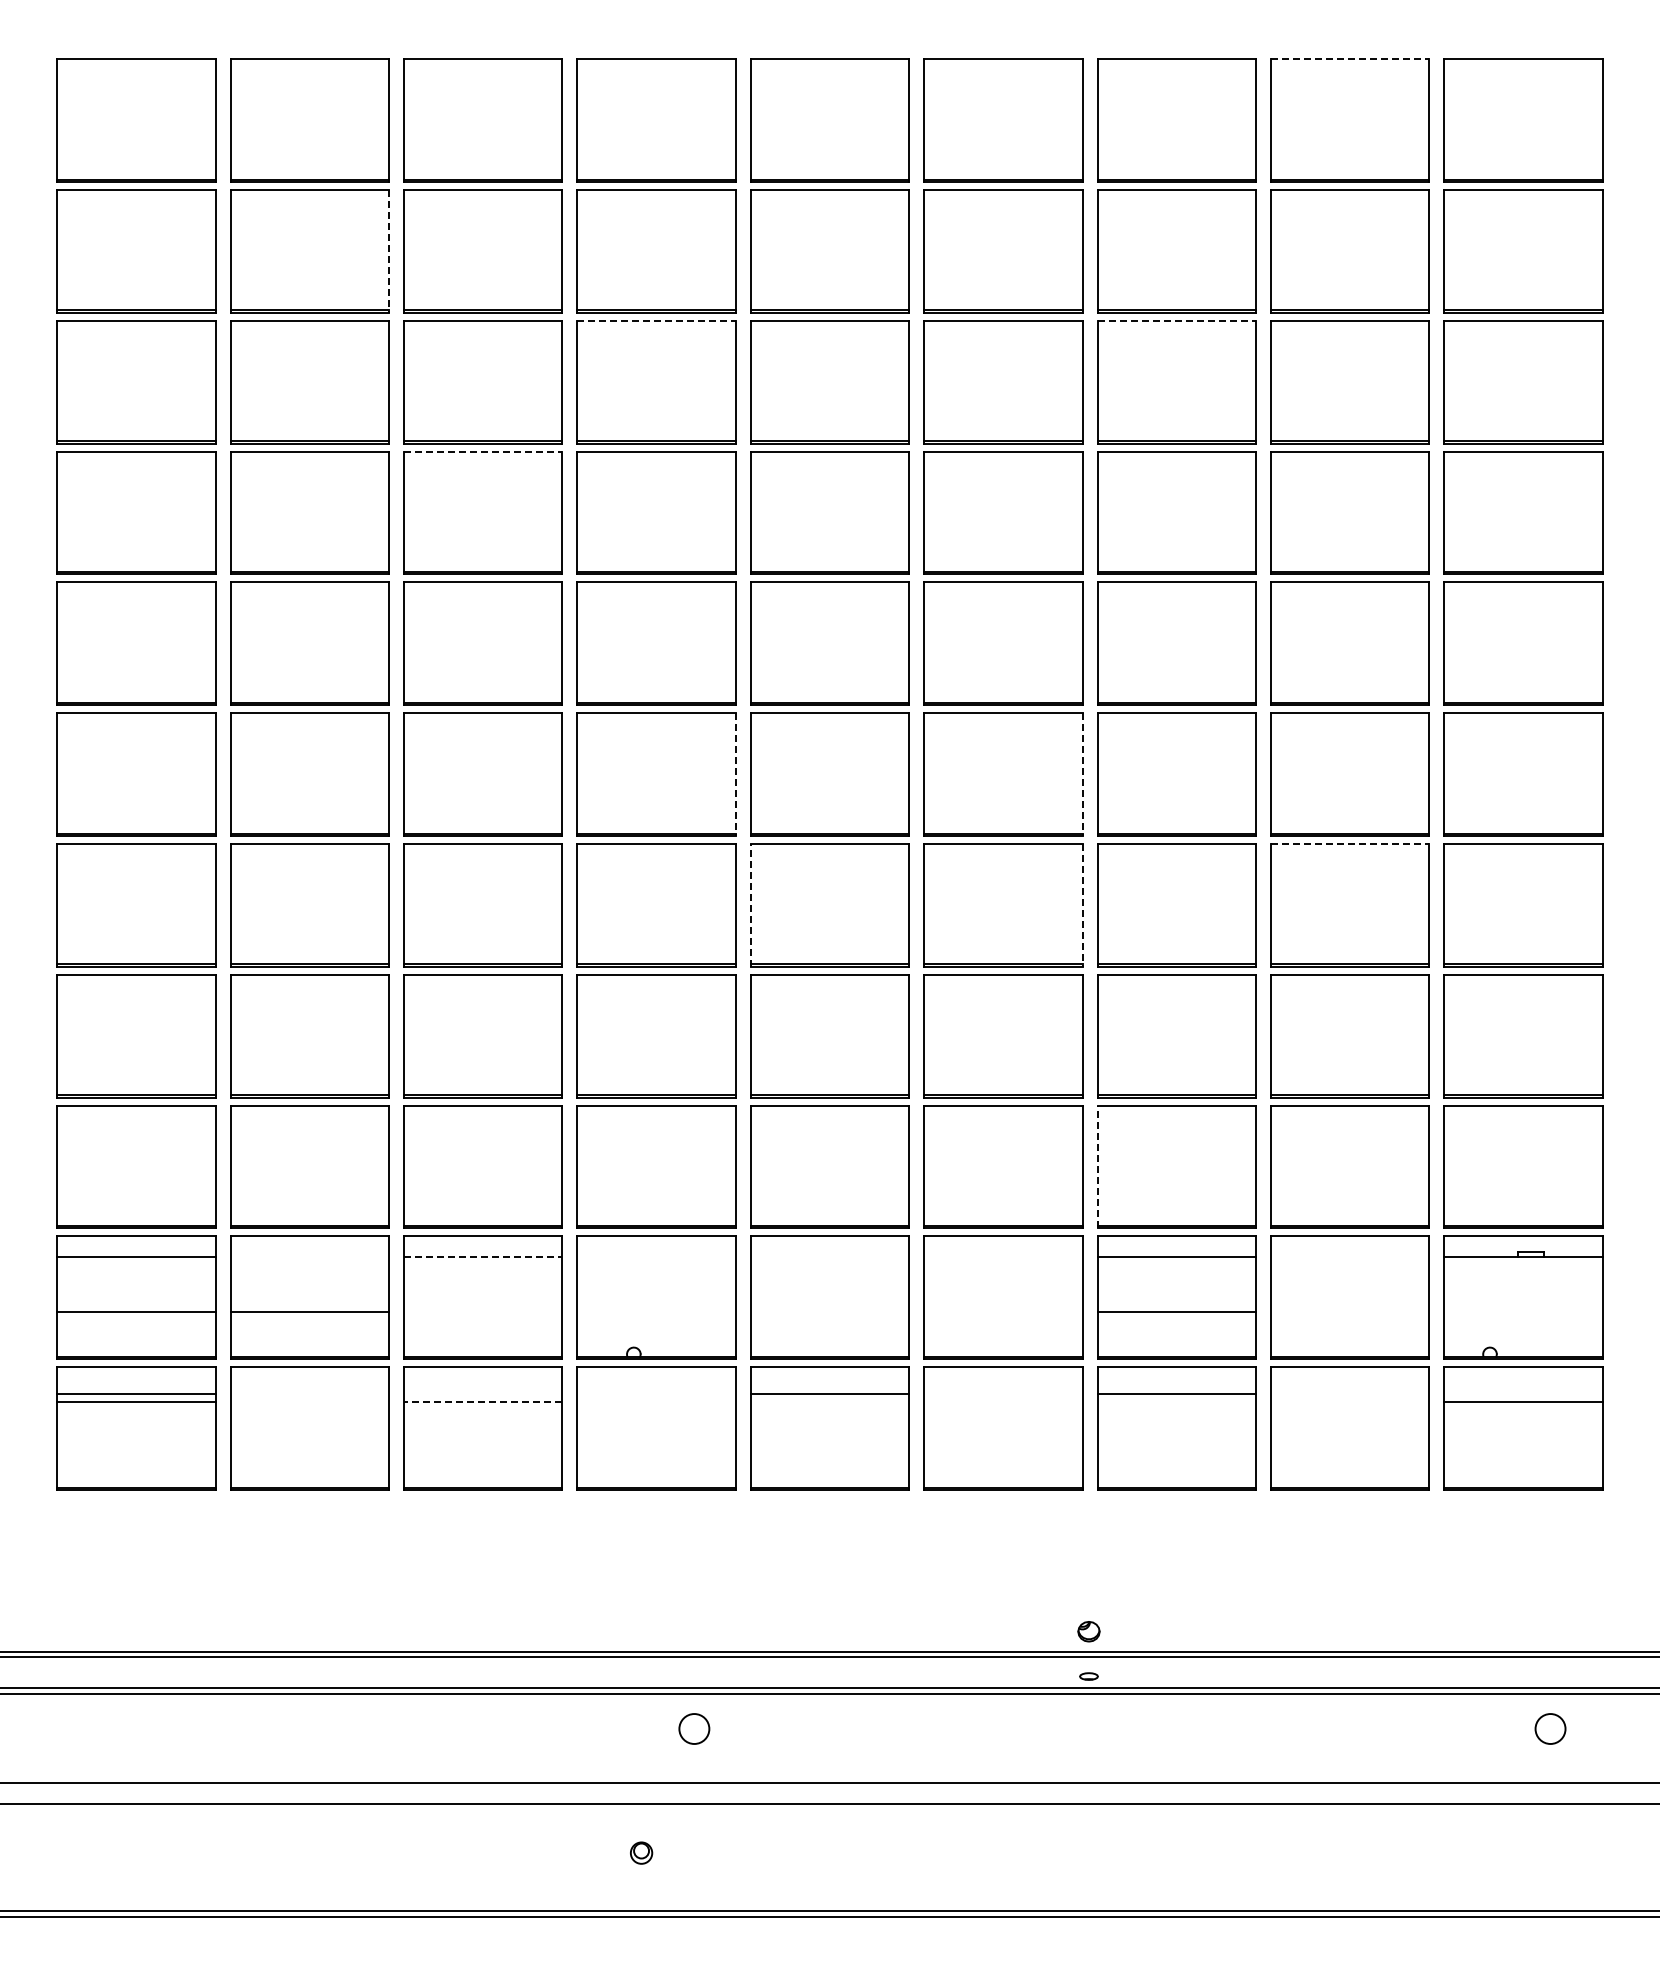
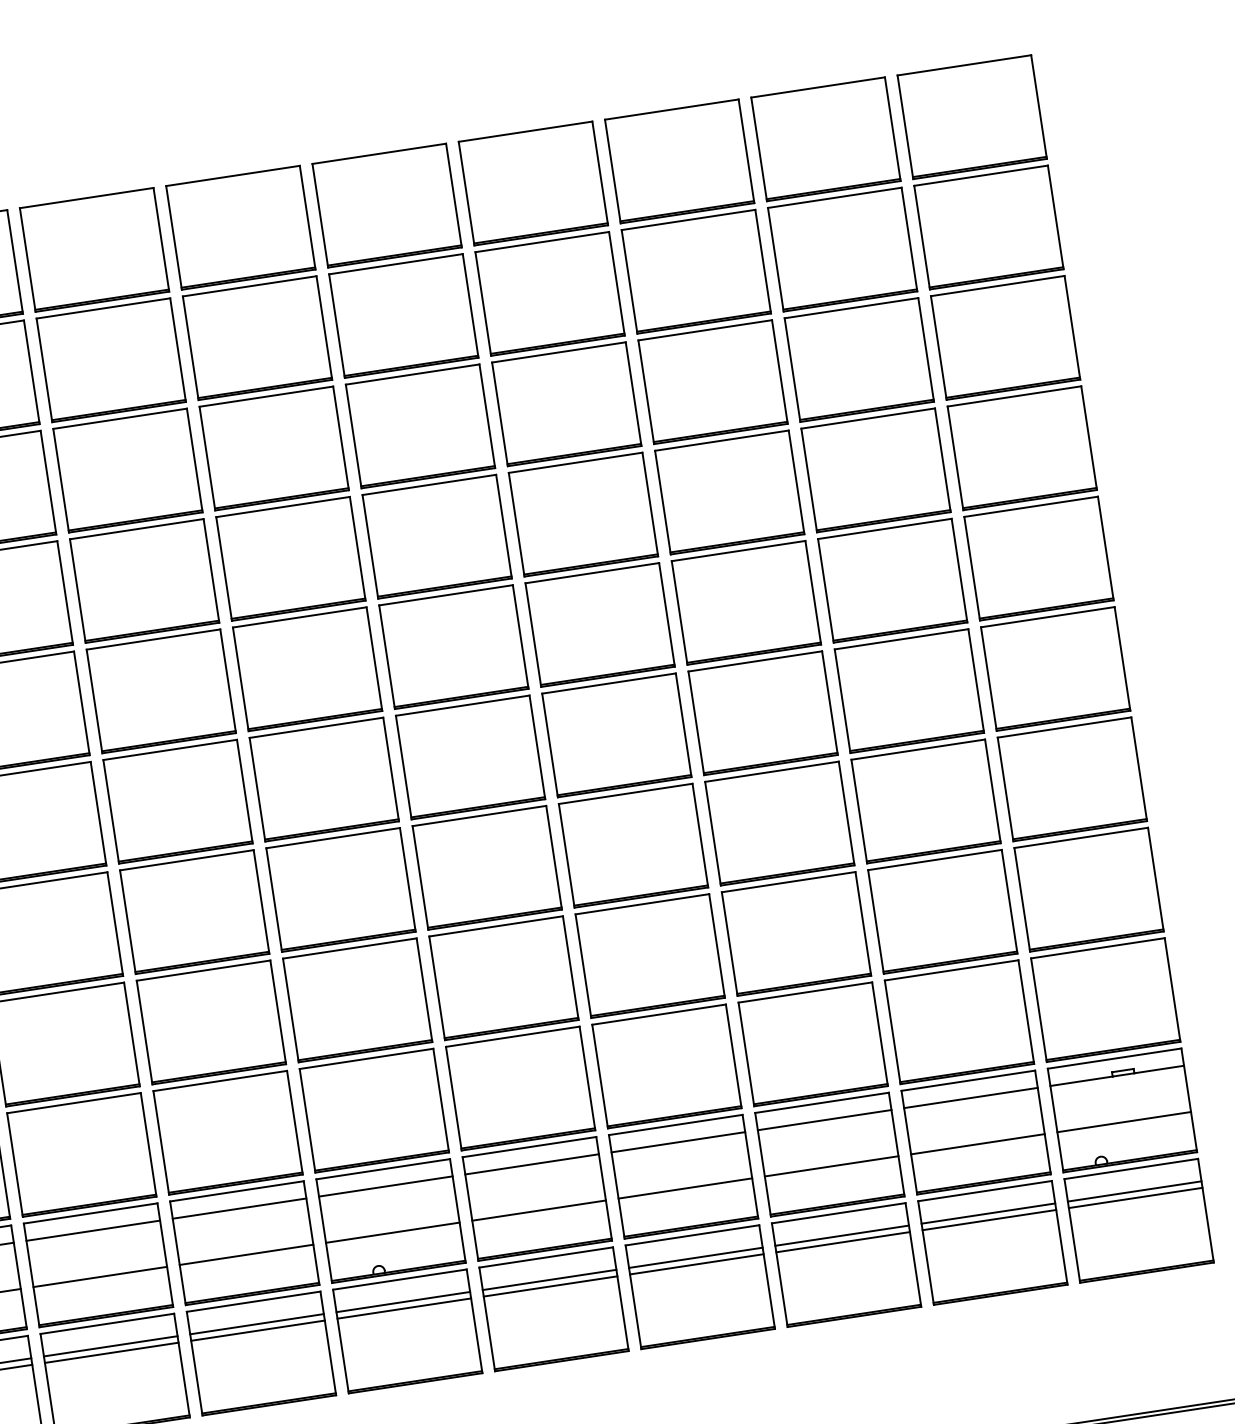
line: (1350, 59) -> (818, 87), dashed -> solid
line: (389, 251) -> (32, 372), dashed -> solid
line: (657, 320) -> (267, 396), dashed -> solid
line: (1177, 320) -> (705, 330), dashed -> solid
line: (483, 451) -> (137, 529), dashed -> solid
line: (735, 775) -> (390, 770), dashed -> solid
line: (1082, 775) -> (683, 726), dashed -> solid
line: (1350, 843) -> (918, 749), dashed -> solid
line: (750, 904) -> (420, 877), dashed -> solid
line: (1082, 905) -> (700, 835), dashed -> solid
line: (1097, 1166) -> (746, 1054), dashed -> solid
line: (309, 1256) -> (92, 1230), added
line: (483, 1256) -> (239, 1208), dashed -> solid
line: (656, 1256) -> (385, 1186), added
line: (829, 1256) -> (531, 1164), added
line: (1003, 1256) -> (678, 1141), added
line: (1349, 1256) -> (970, 1097), added
line: (483, 1311) -> (246, 1254), added
line: (656, 1311) -> (392, 1232), added
line: (829, 1311) -> (538, 1210), added
line: (1003, 1311) -> (685, 1188), added
line: (1349, 1311) -> (977, 1144), added
line: (1523, 1311) -> (1124, 1122), added
line: (309, 1393) -> (110, 1346), added
line: (483, 1393) -> (257, 1323), added
line: (656, 1393) -> (403, 1301), added
line: (1003, 1393) -> (695, 1257), added
line: (1349, 1393) -> (987, 1213), added
line: (1523, 1393) -> (1134, 1191), added
line: (309, 1401) -> (111, 1352), added
line: (482, 1401) -> (257, 1330), dashed -> solid
line: (656, 1401) -> (404, 1308), added
line: (829, 1401) -> (550, 1286), added
line: (1003, 1401) -> (696, 1264), added
line: (1176, 1401) -> (842, 1242), added
line: (1349, 1401) -> (988, 1220), added

